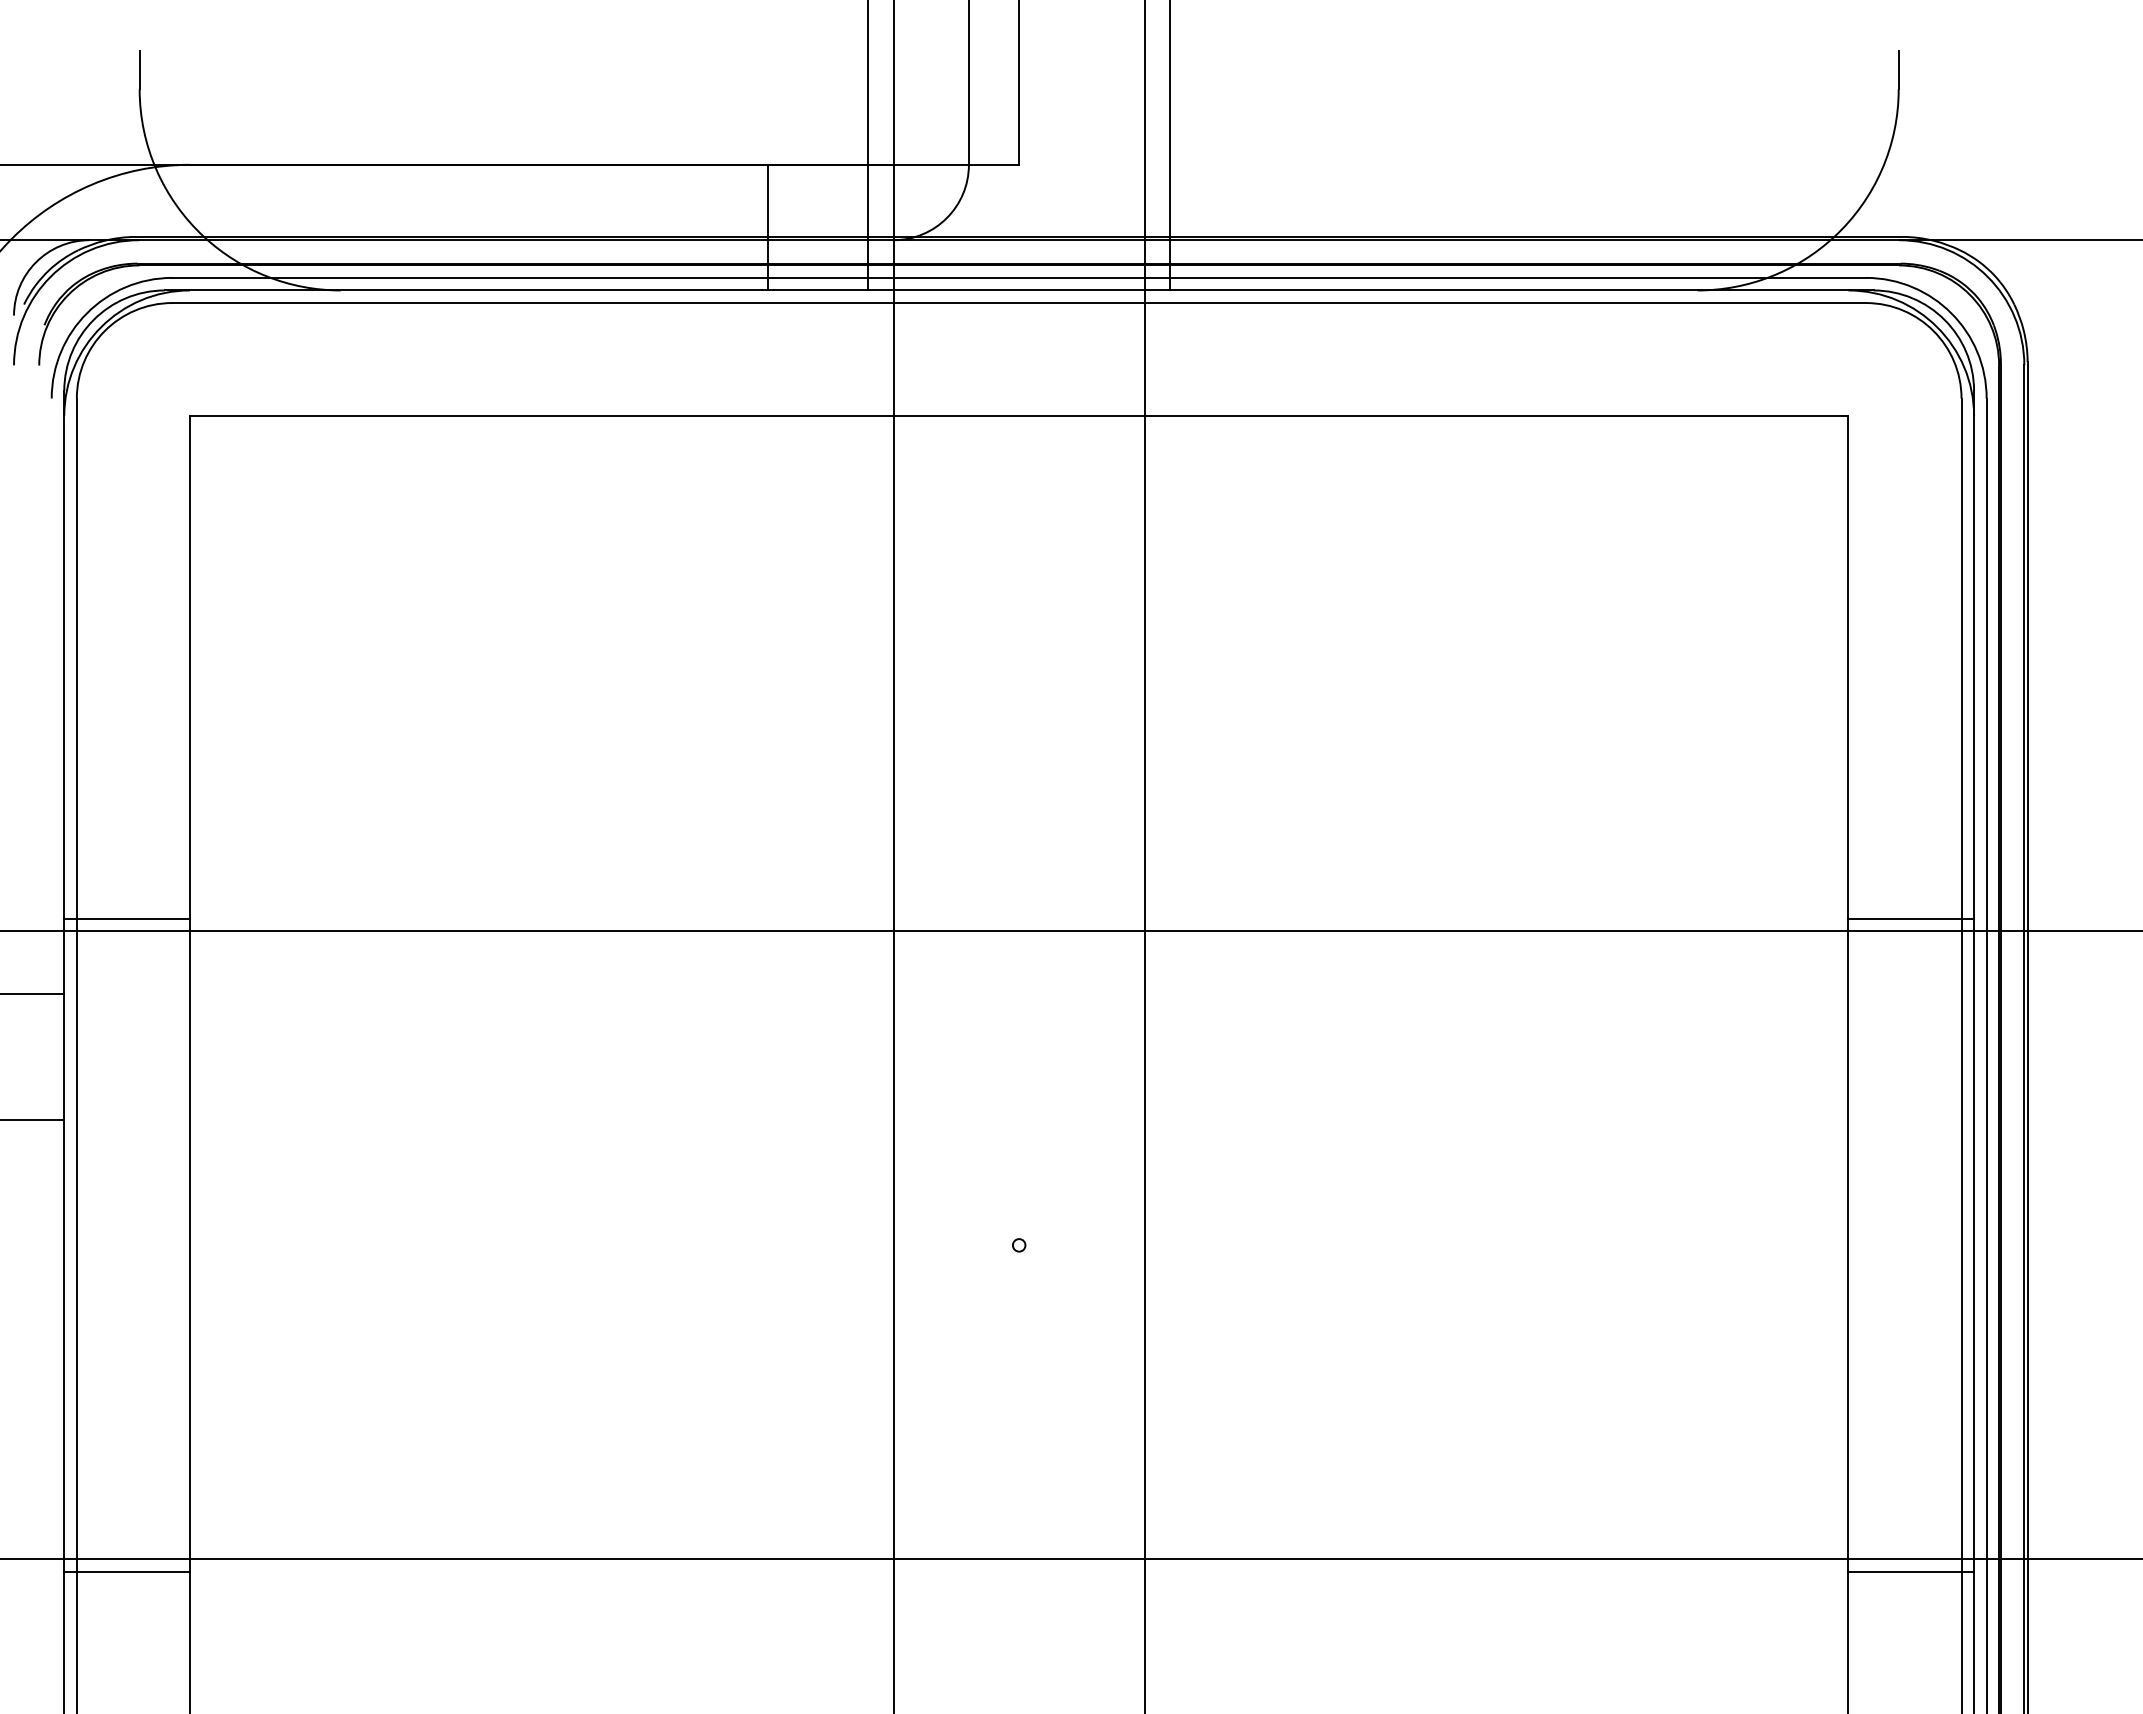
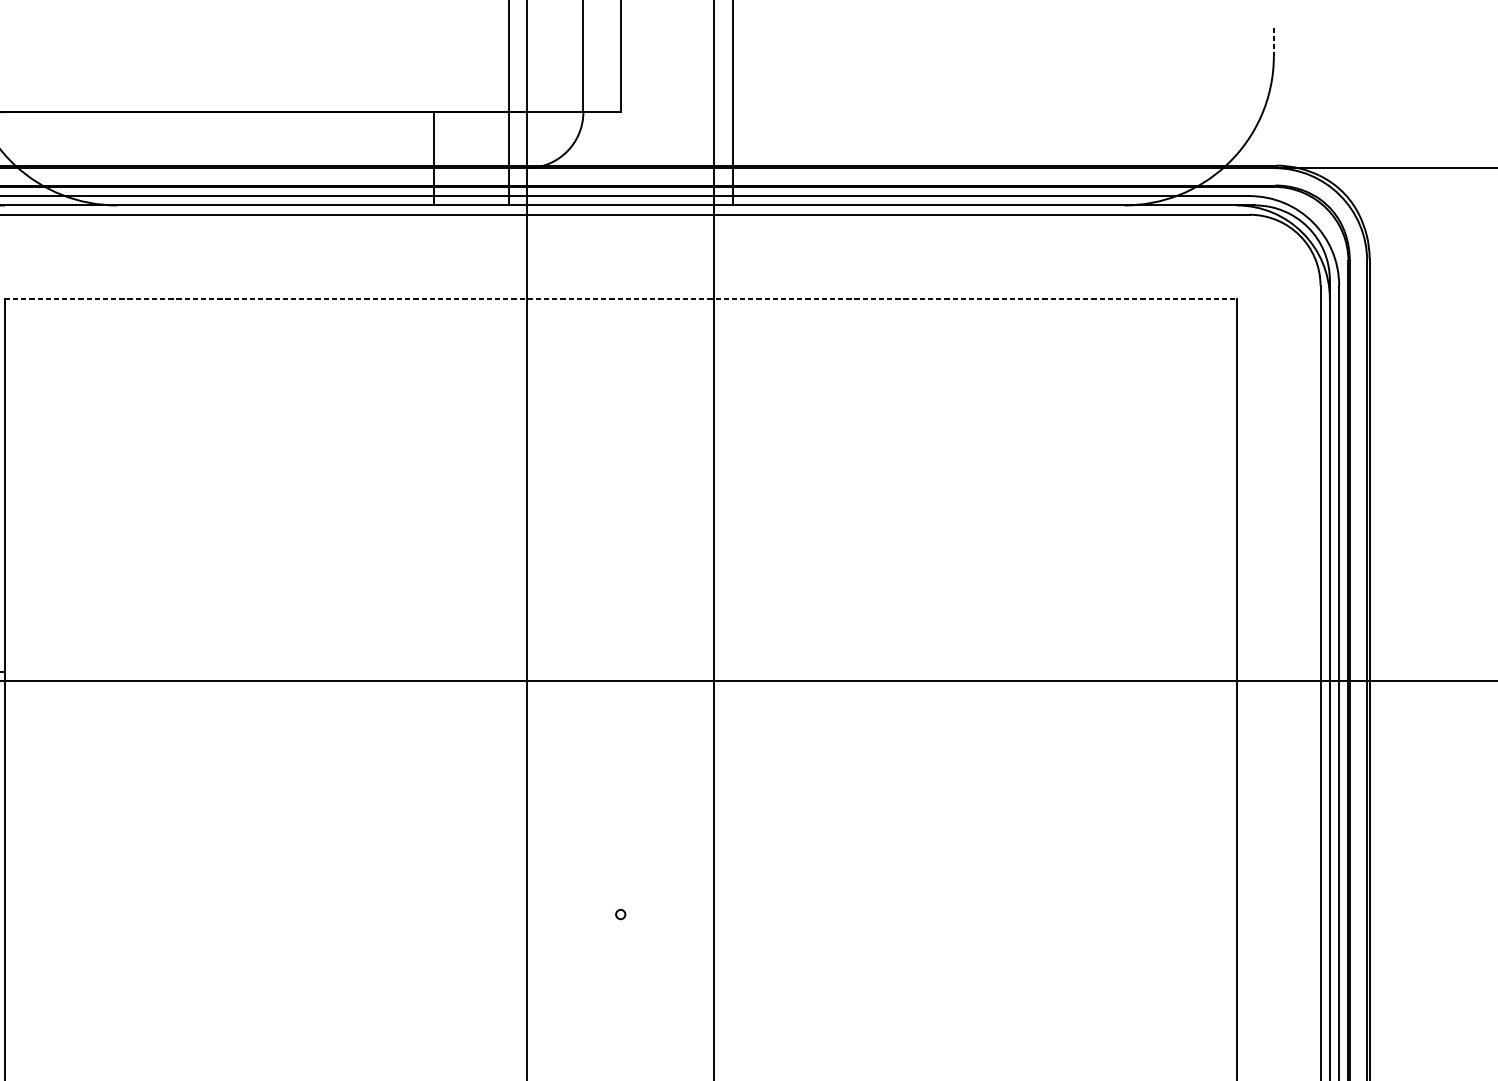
line: (1898, 70) -> (1273, 42), solid -> dashed
line: (1019, 416) -> (620, 299), solid -> dashed
line: (1911, 918) -> (1283, 671), removed

